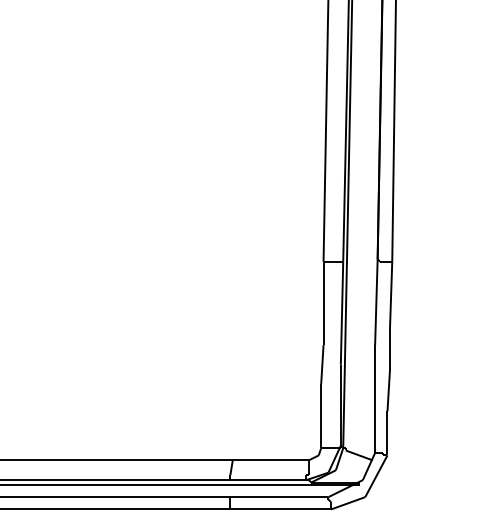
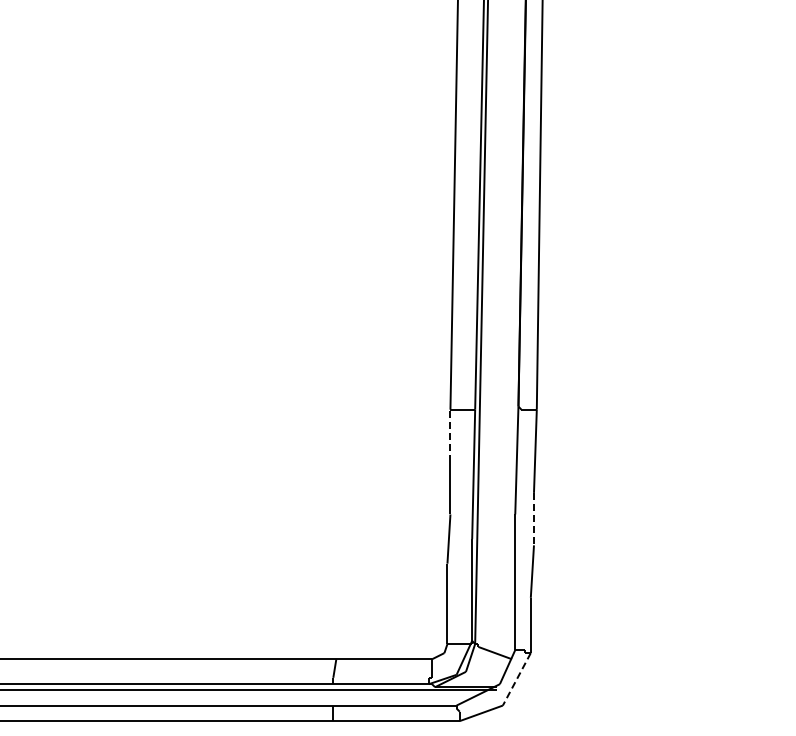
line: (323, 282) -> (450, 435), solid -> dashed
line: (389, 349) -> (533, 519), solid -> dashed
line: (376, 476) -> (516, 679), solid -> dashed

